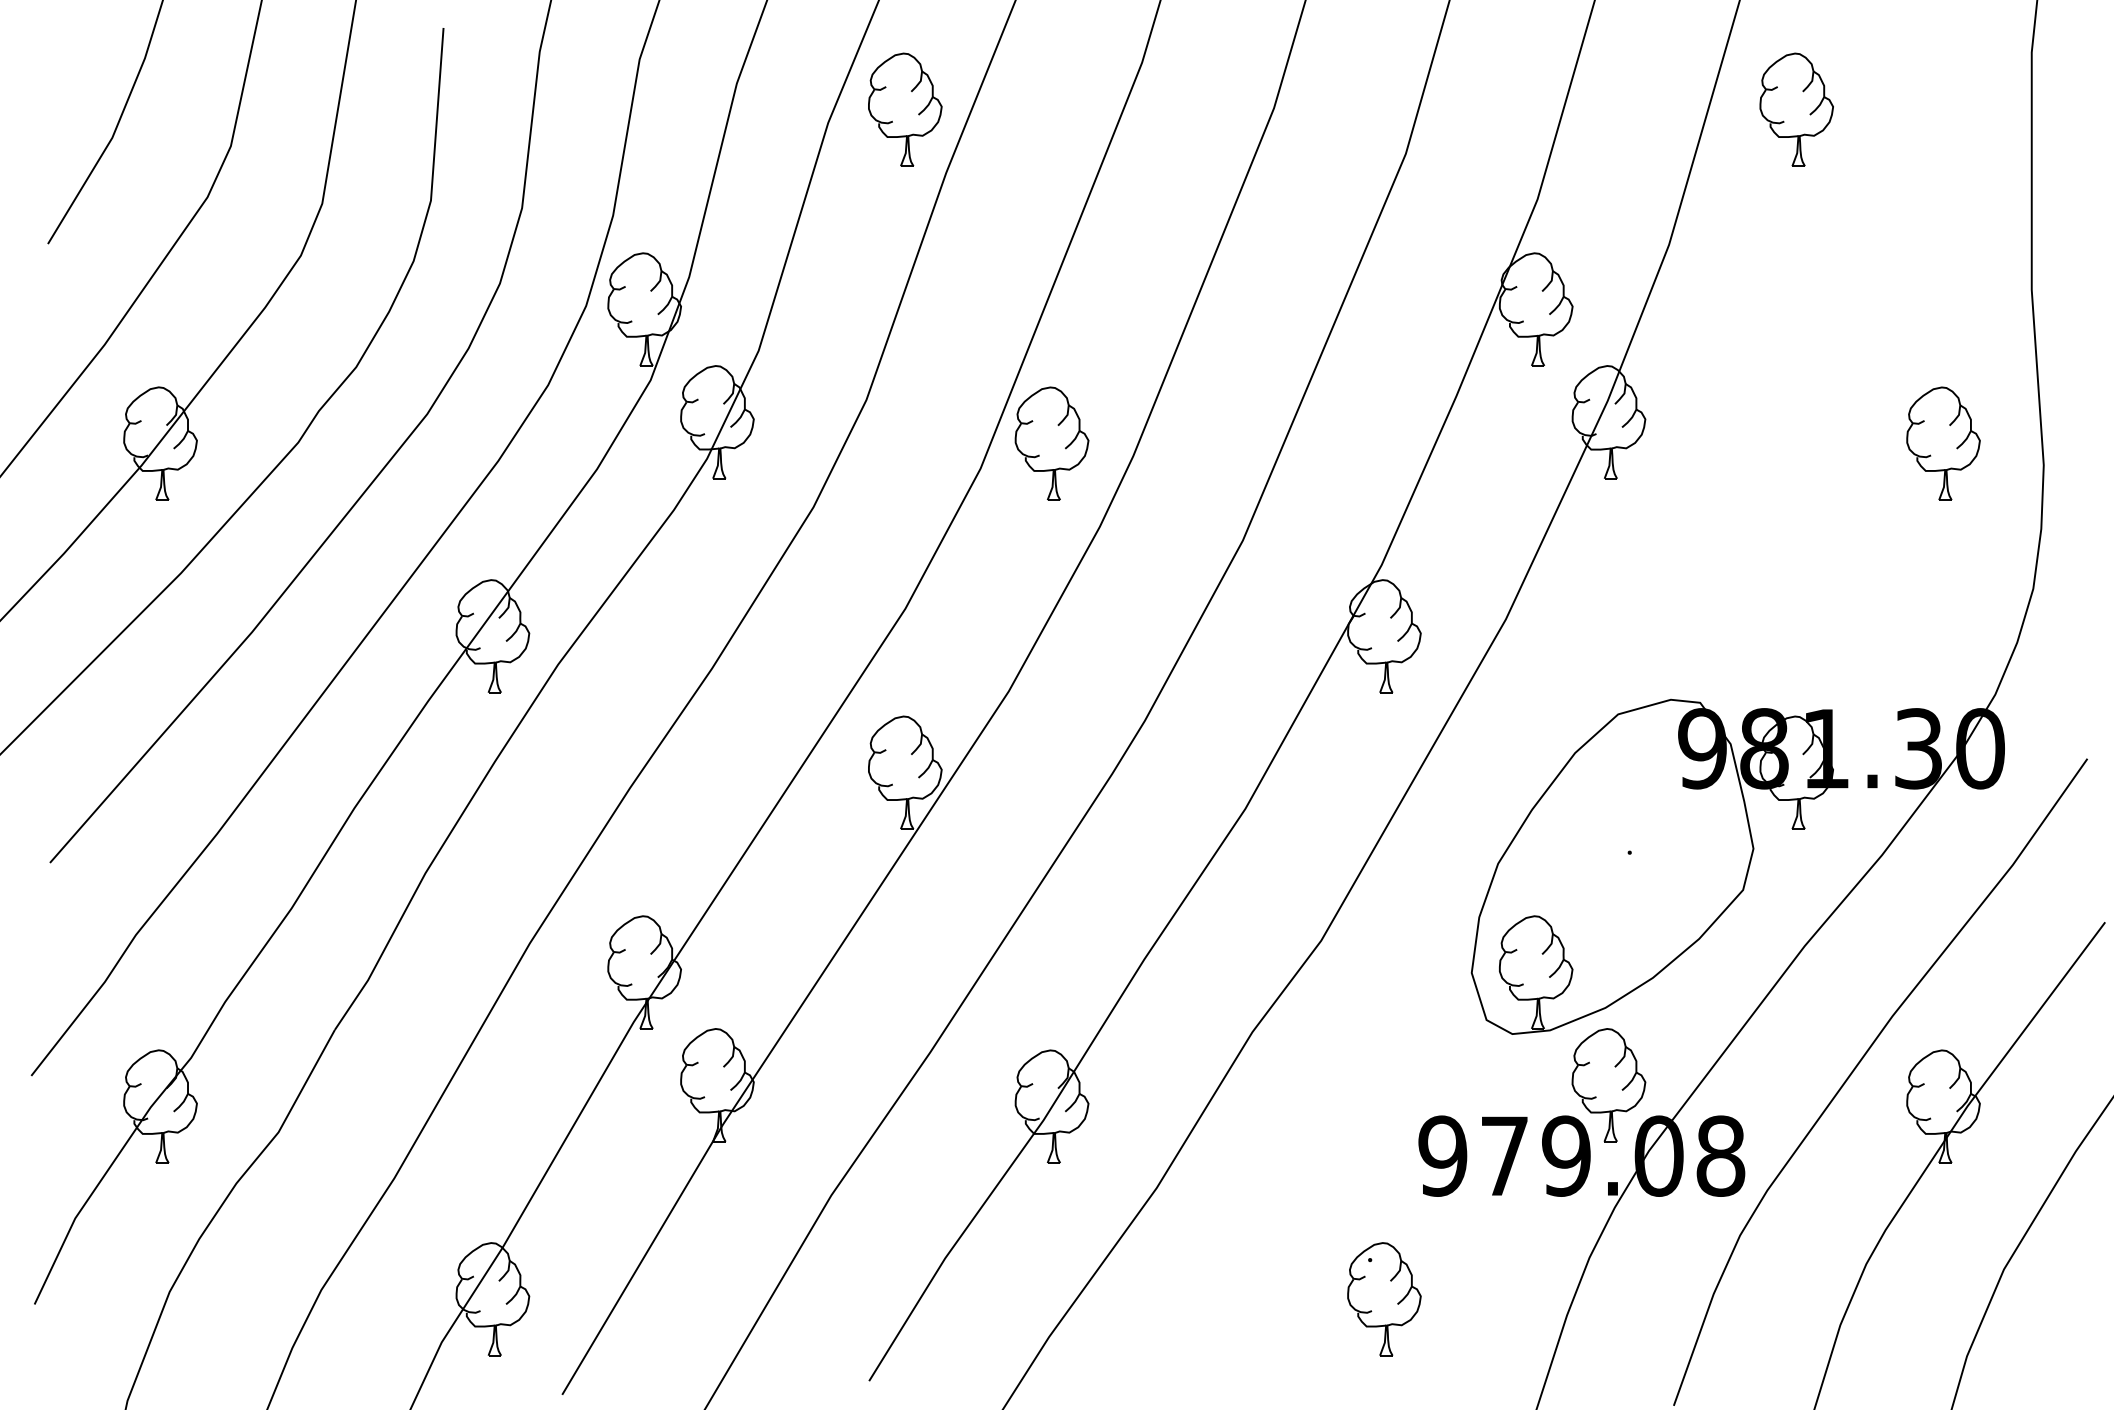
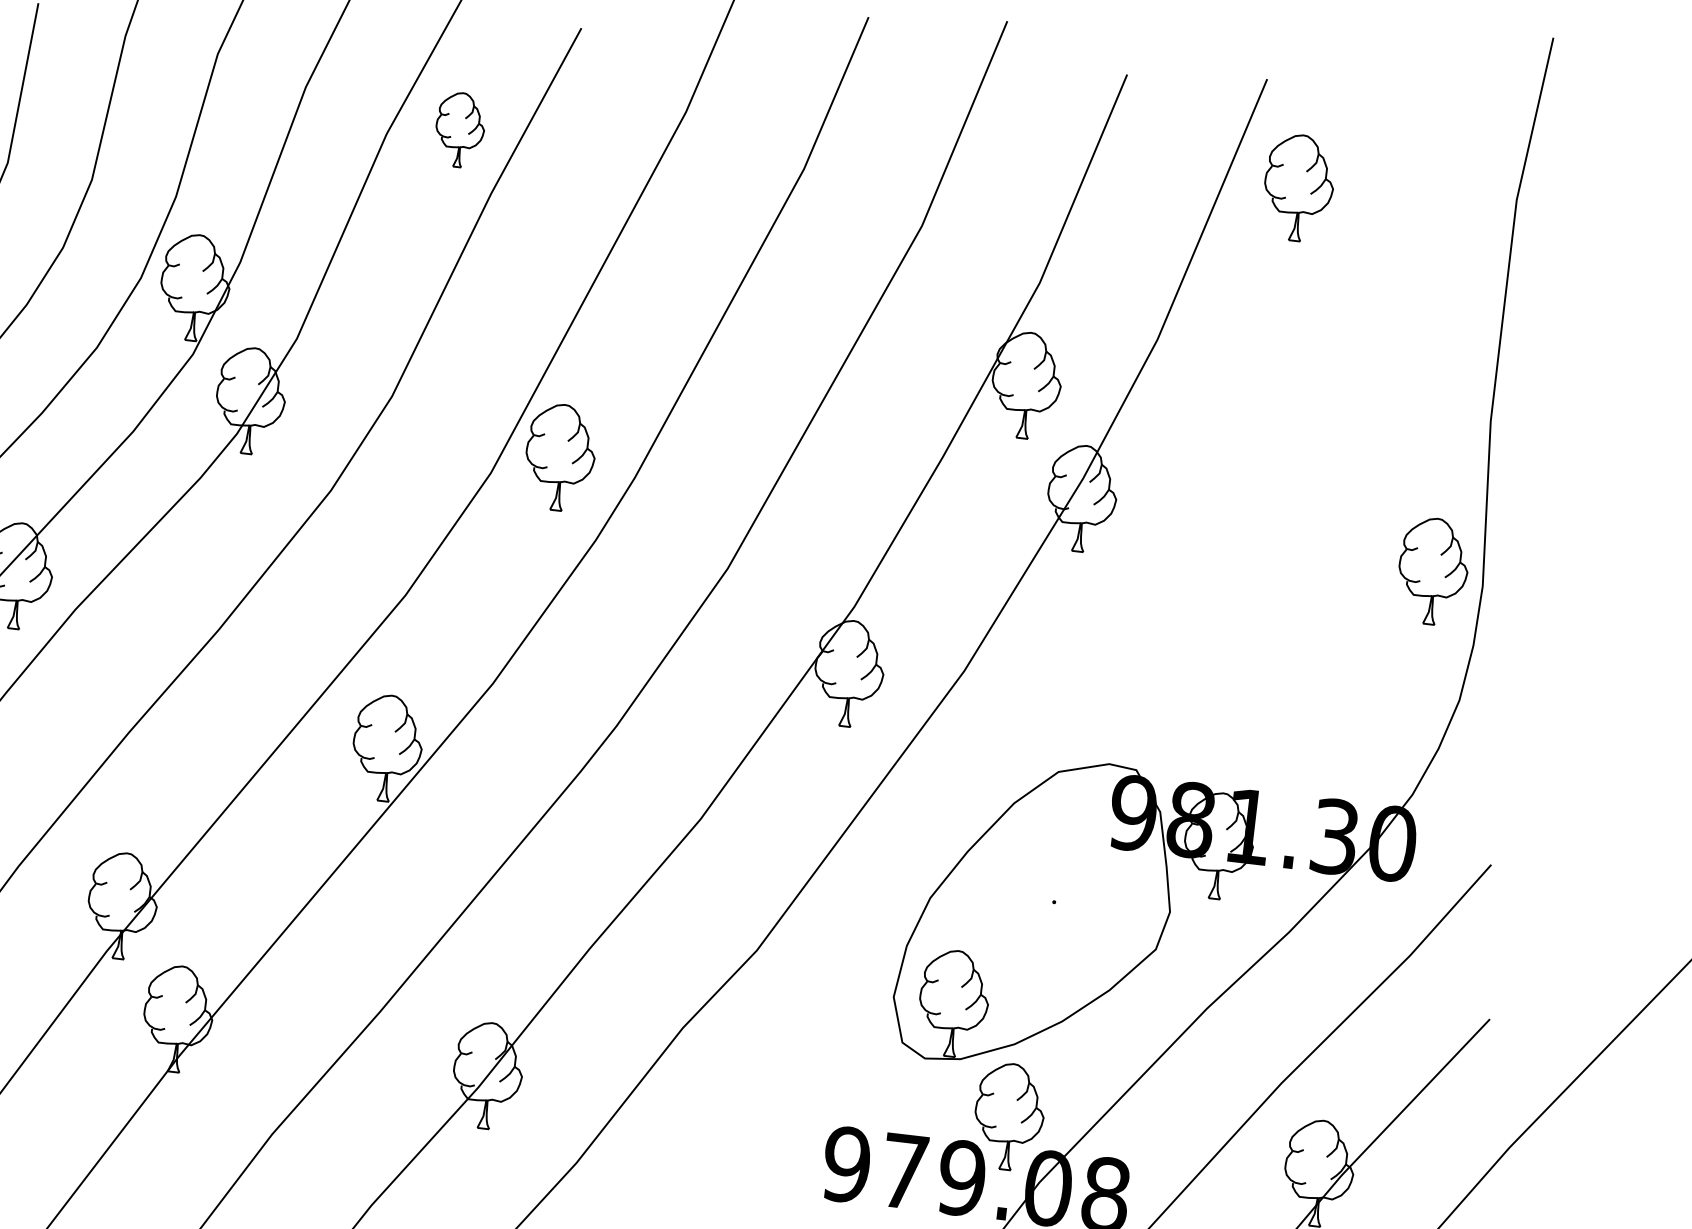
part: (905, 109) -> (460, 129), size x0.7
part: (1796, 109) -> (1298, 187), moved
part: (1943, 443) -> (1433, 571), moved

